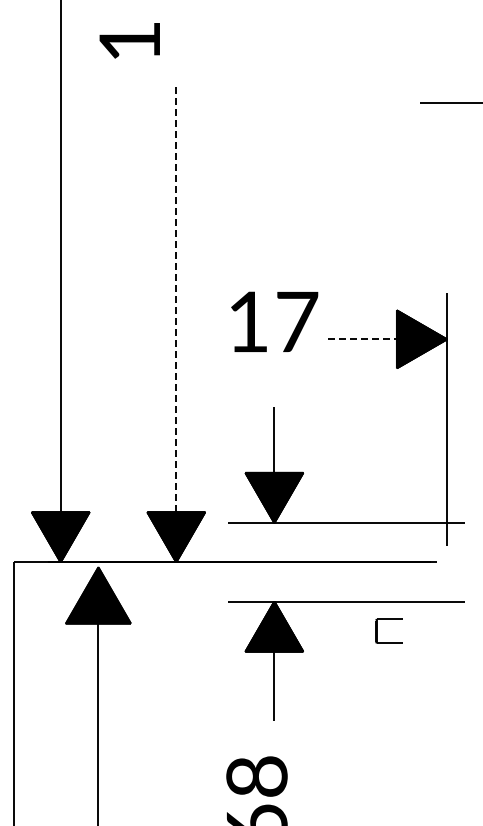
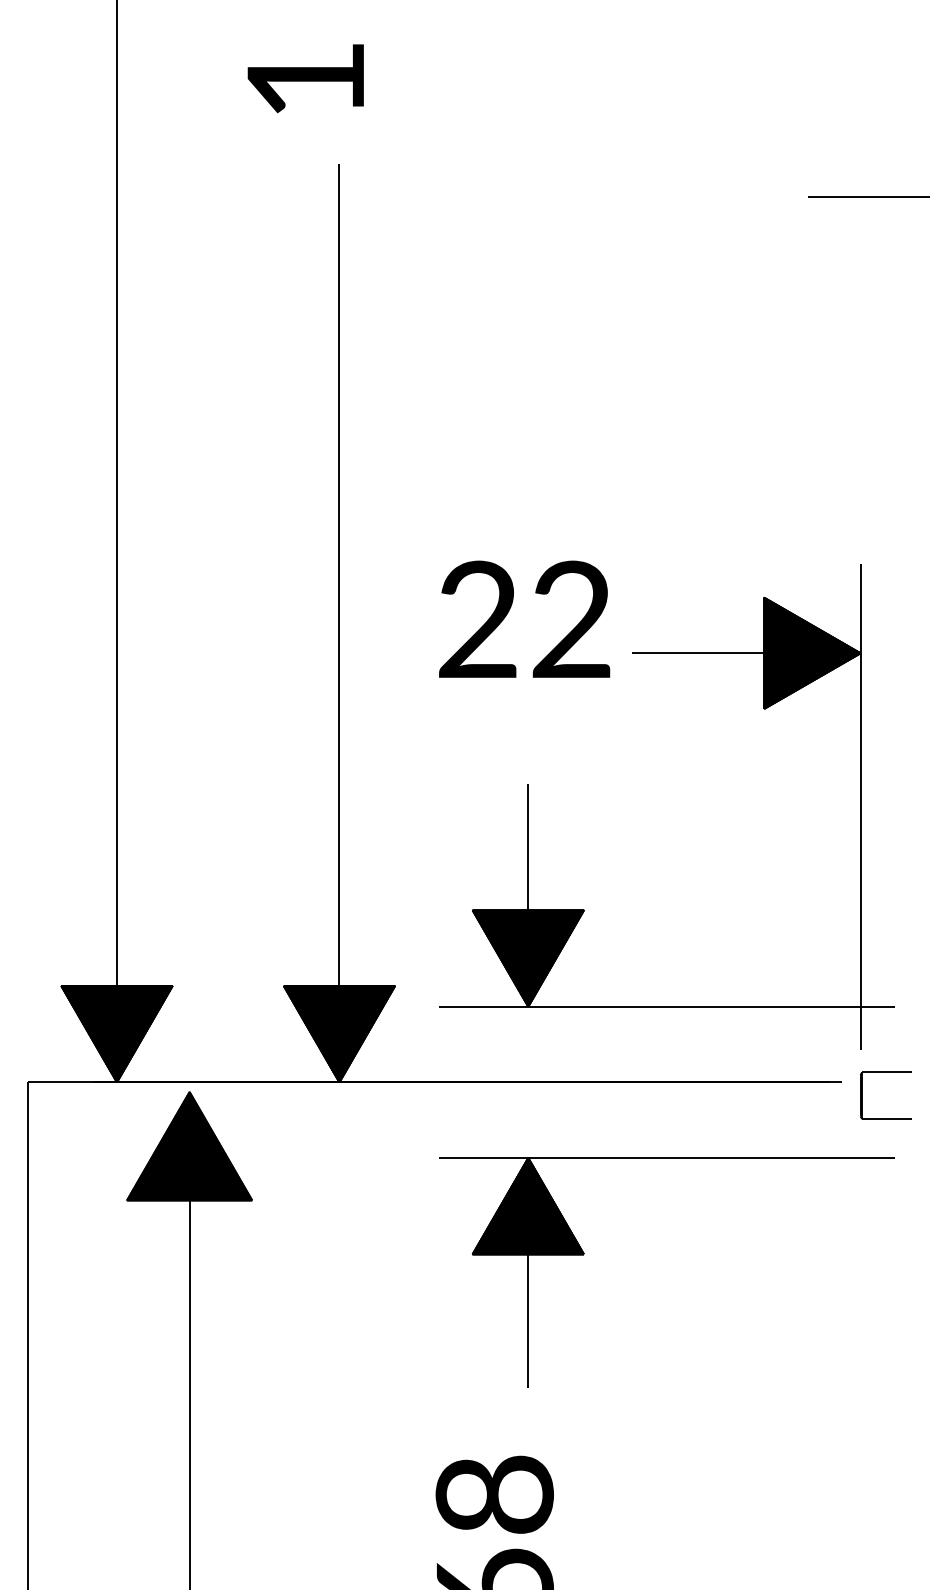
text: (129, 40) -> (305, 78), moved
line: (176, 298) -> (339, 574), dashed -> solid
text: (273, 321) -> (526, 618), 17 -> 22
line: (363, 339) -> (699, 653), dashed -> solid
part: (388, 619) -> (884, 1073), moved

